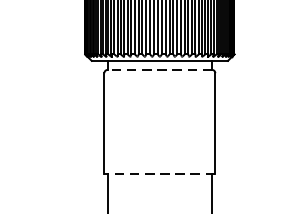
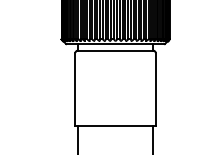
line: (159, 69) -> (115, 50), dashed -> solid
line: (159, 173) -> (115, 125), dashed -> solid

